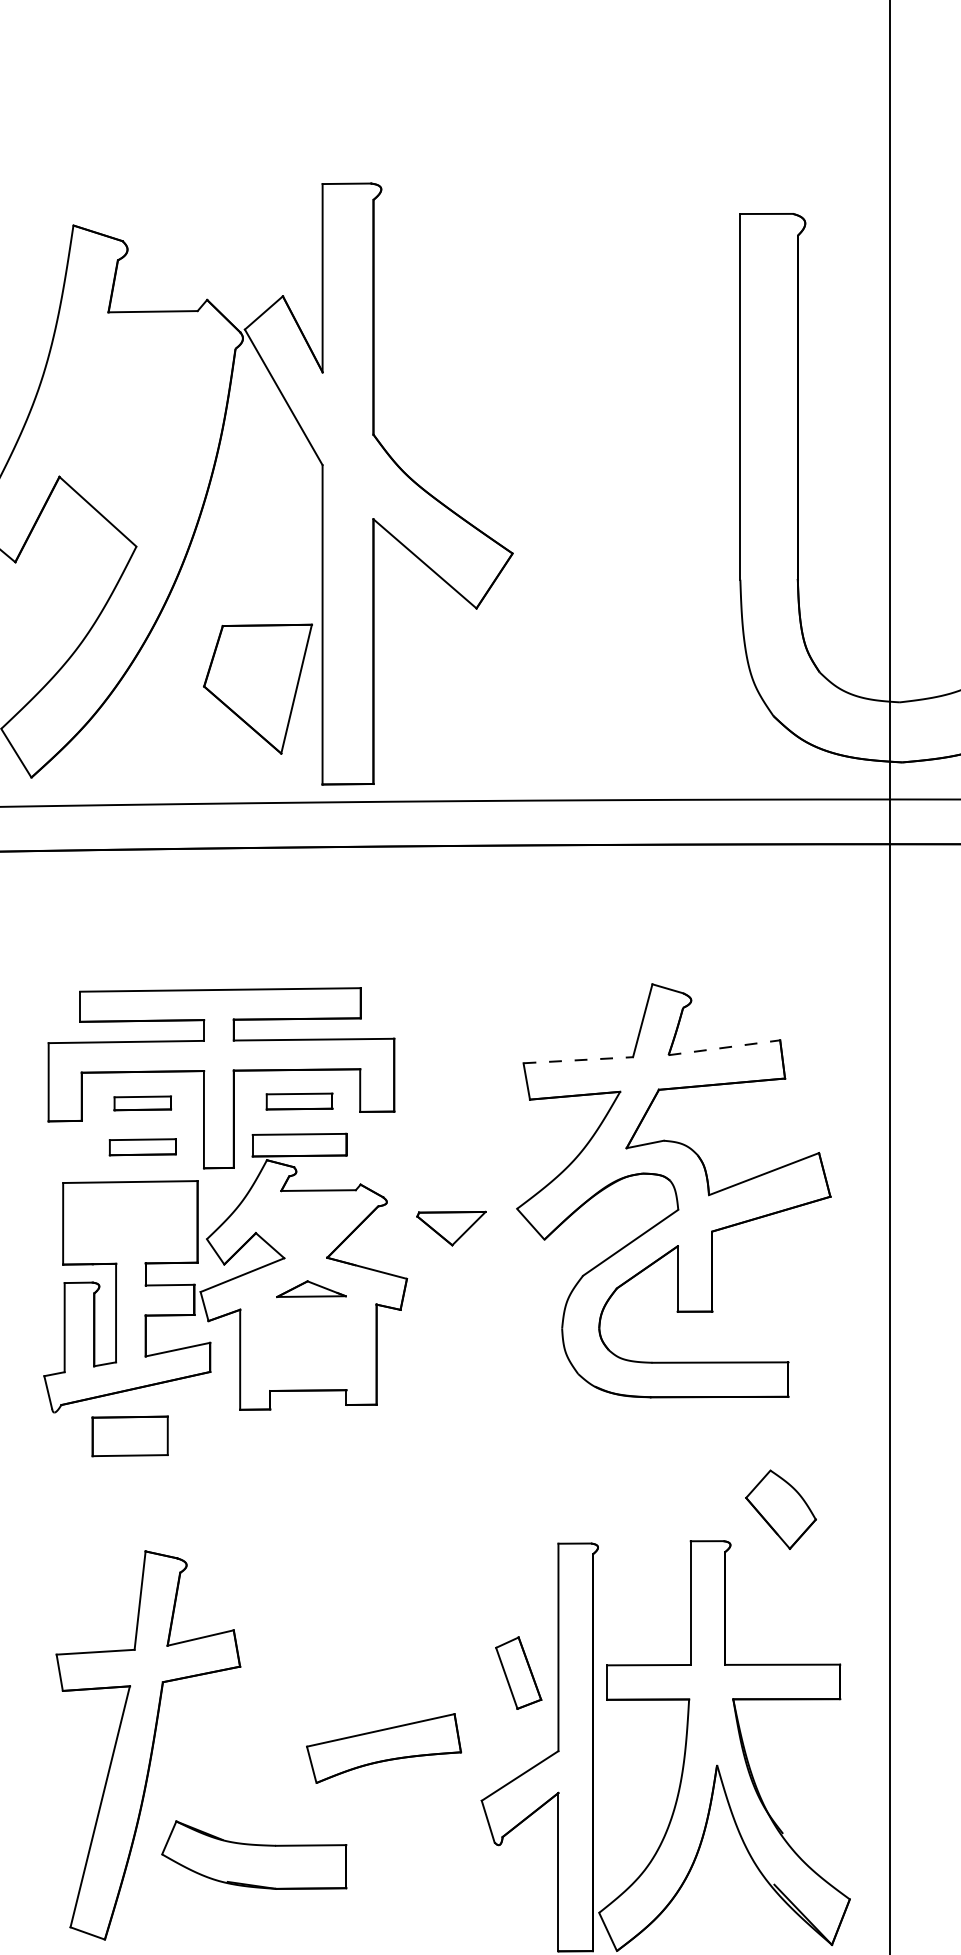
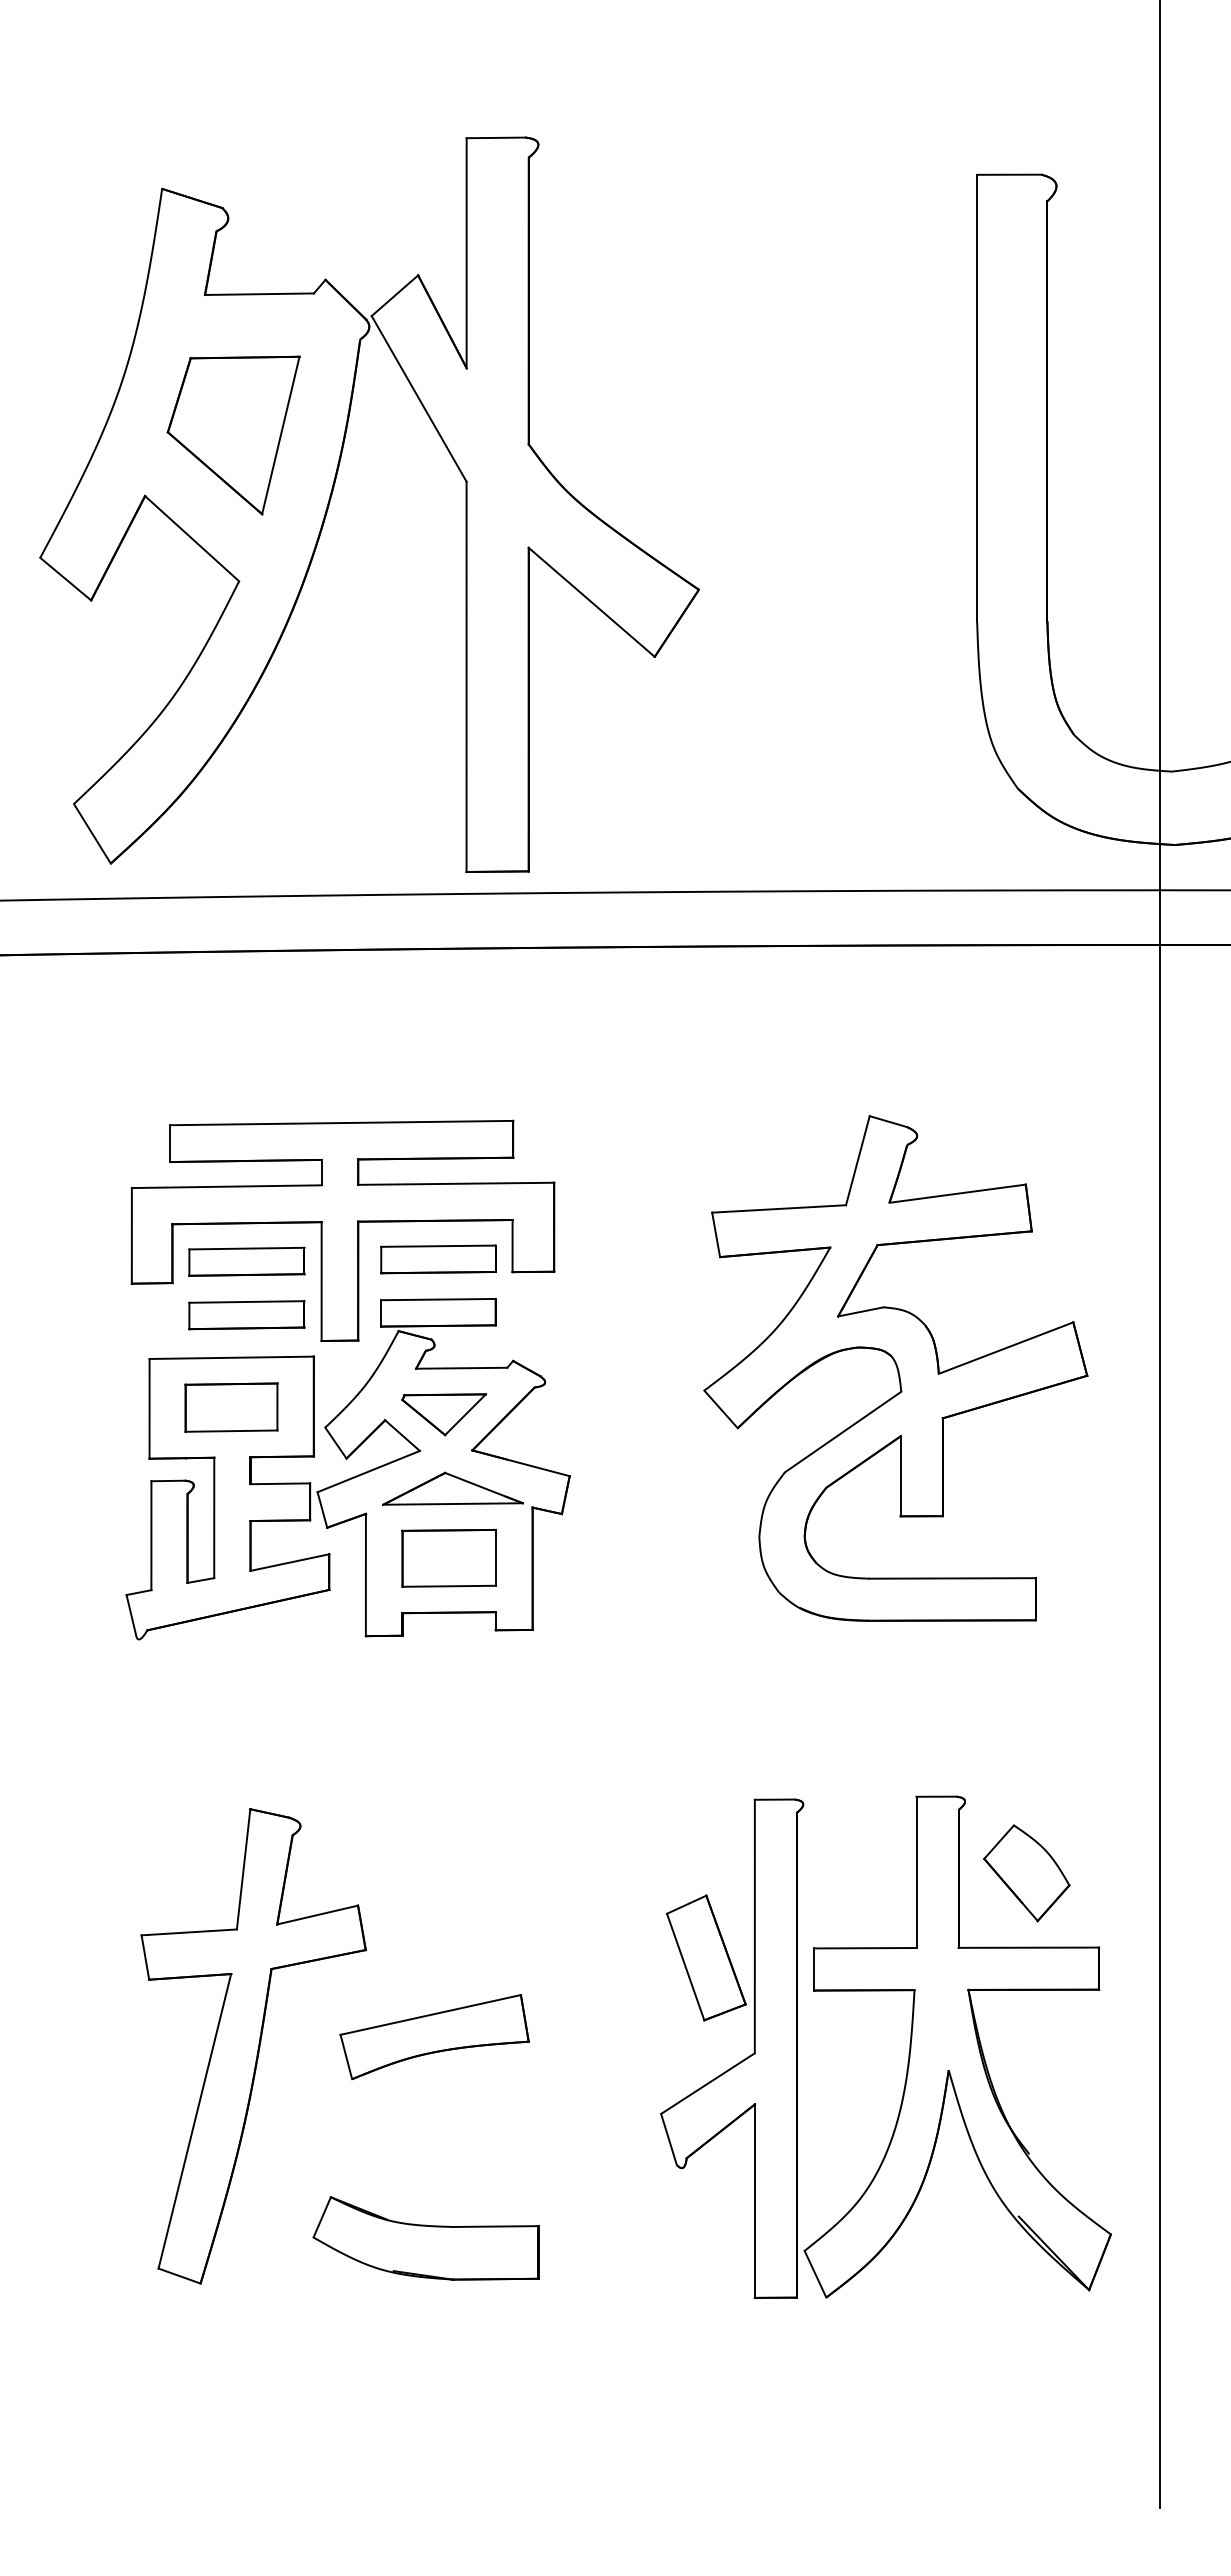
part: (257, 689) -> (233, 435), moved
line: (724, 1047) -> (957, 1193), dashed -> solid
line: (578, 1059) -> (779, 1208), dashed -> solid
part: (299, 1101) -> (438, 1259), size x1.43
part: (142, 1103) -> (246, 1261), size x1.67
part: (142, 1147) -> (246, 1315), size x1.43
part: (451, 1228) -> (444, 1414), moved
part: (311, 1288) -> (452, 1488), size x1.67
part: (307, 1346) -> (448, 1558), added
part: (130, 1436) -> (231, 1407), moved
part: (780, 1509) -> (1026, 1873), moved
part: (518, 1672) -> (705, 1957), size x1.43
part: (383, 1748) -> (434, 2037), moved
part: (253, 1855) -> (425, 2238), moved

